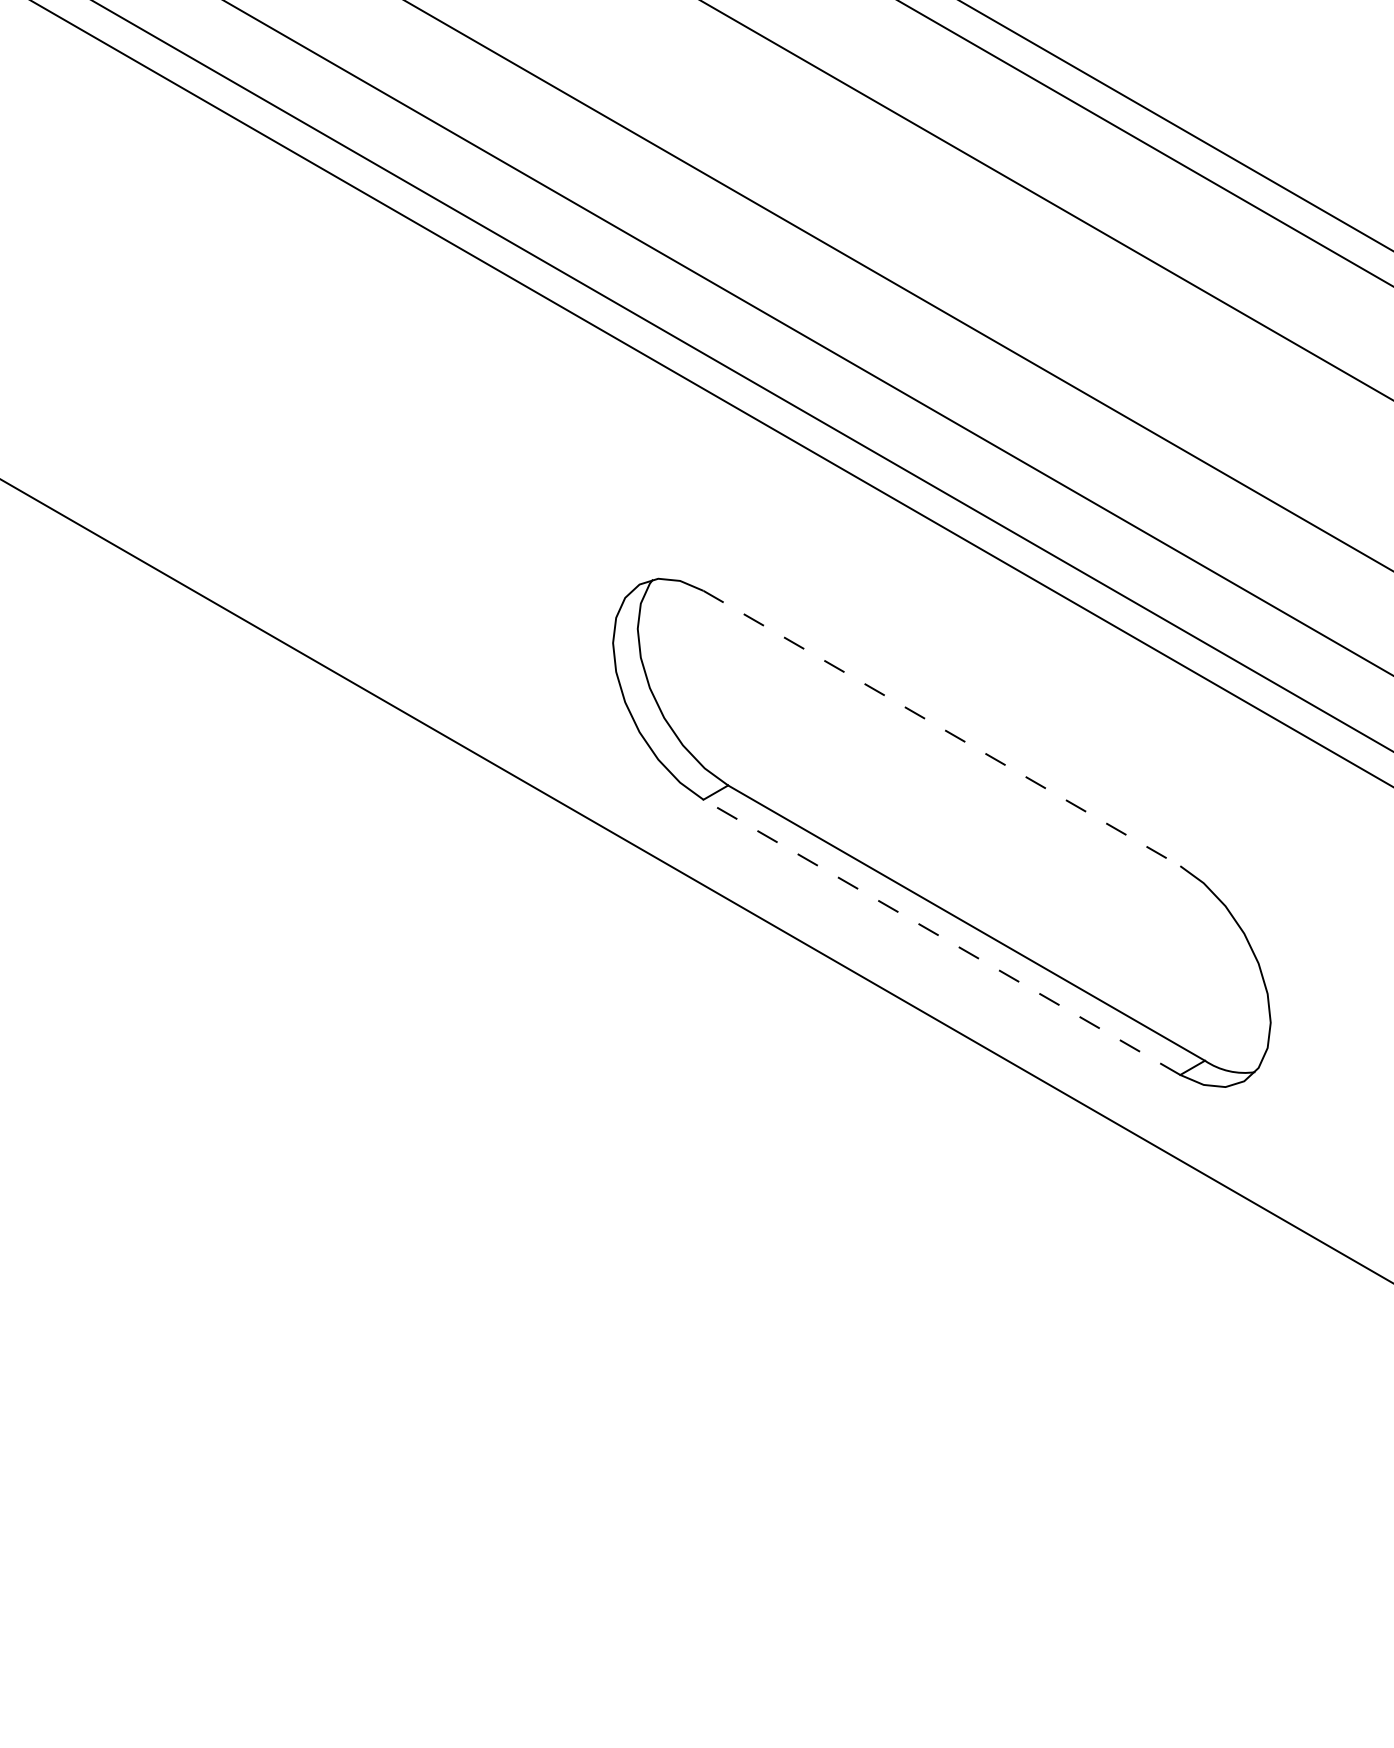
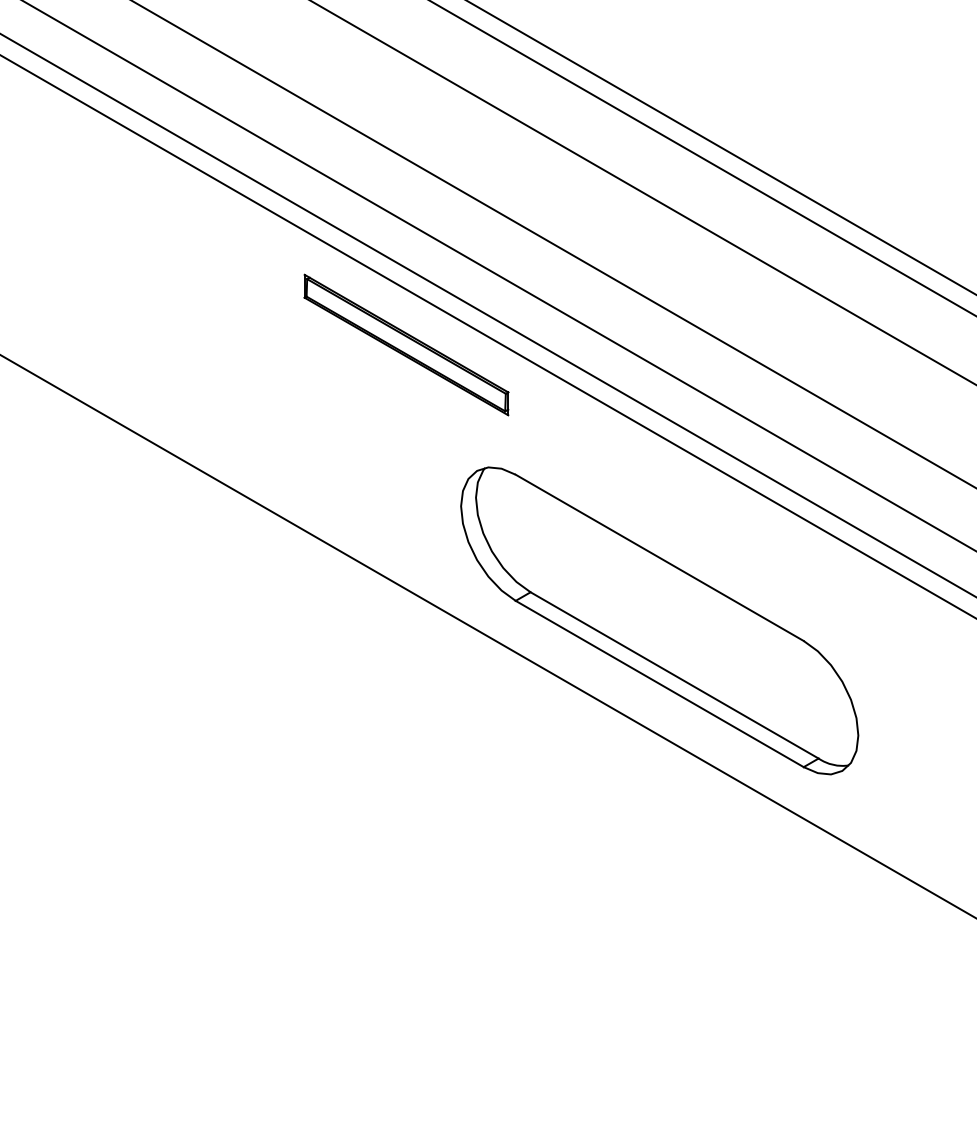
part: (522, 375) -> (406, 344), added
line: (943, 729) -> (660, 558), dashed -> solid
line: (941, 936) -> (659, 683), dashed -> solid

